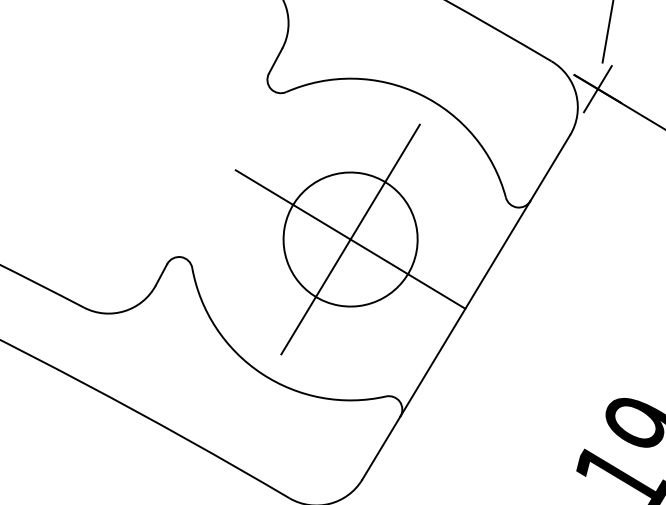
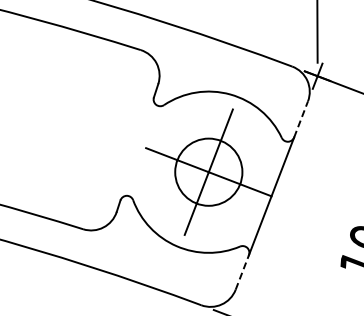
line: (551, 166) -> (301, 118), solid -> dashed
line: (382, 446) -> (242, 271), solid -> dashed

